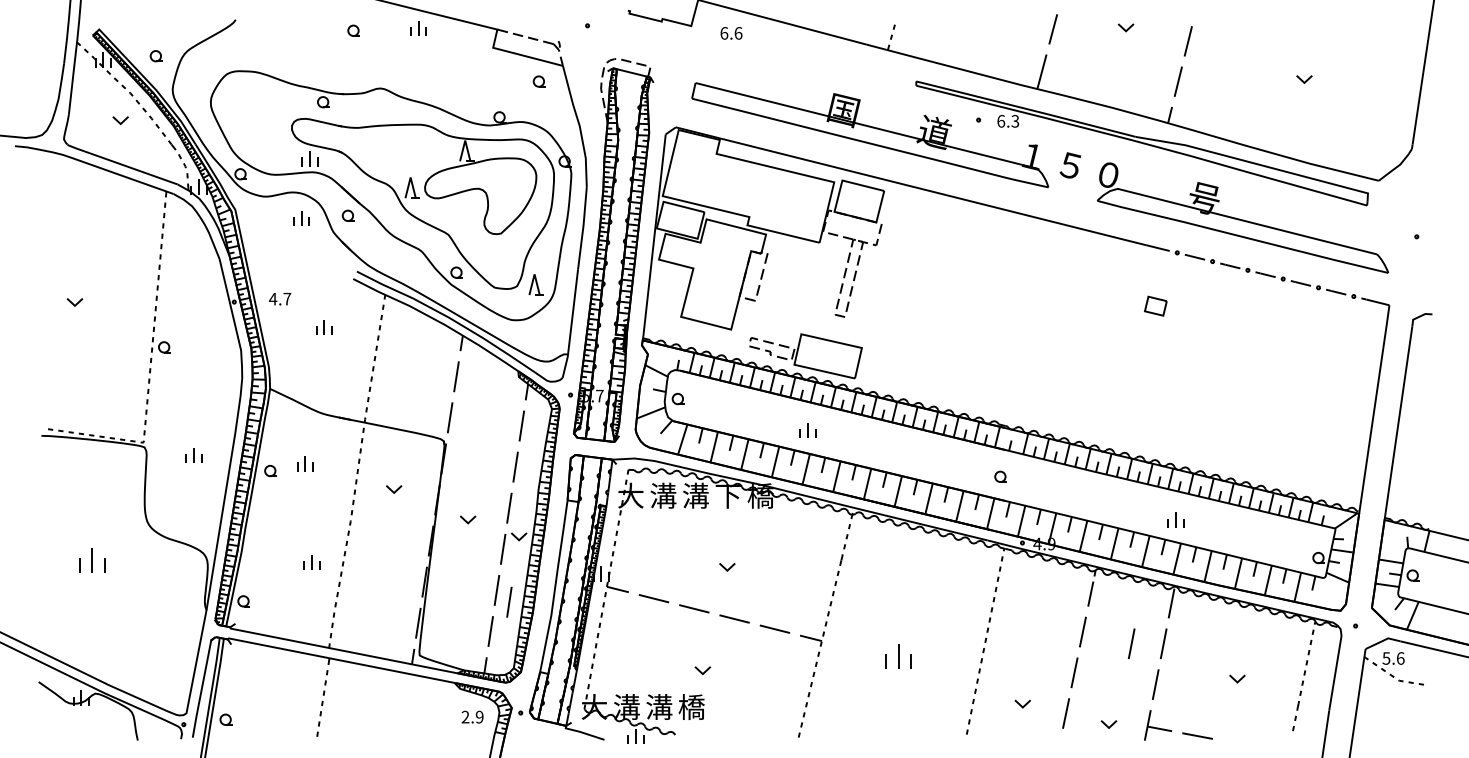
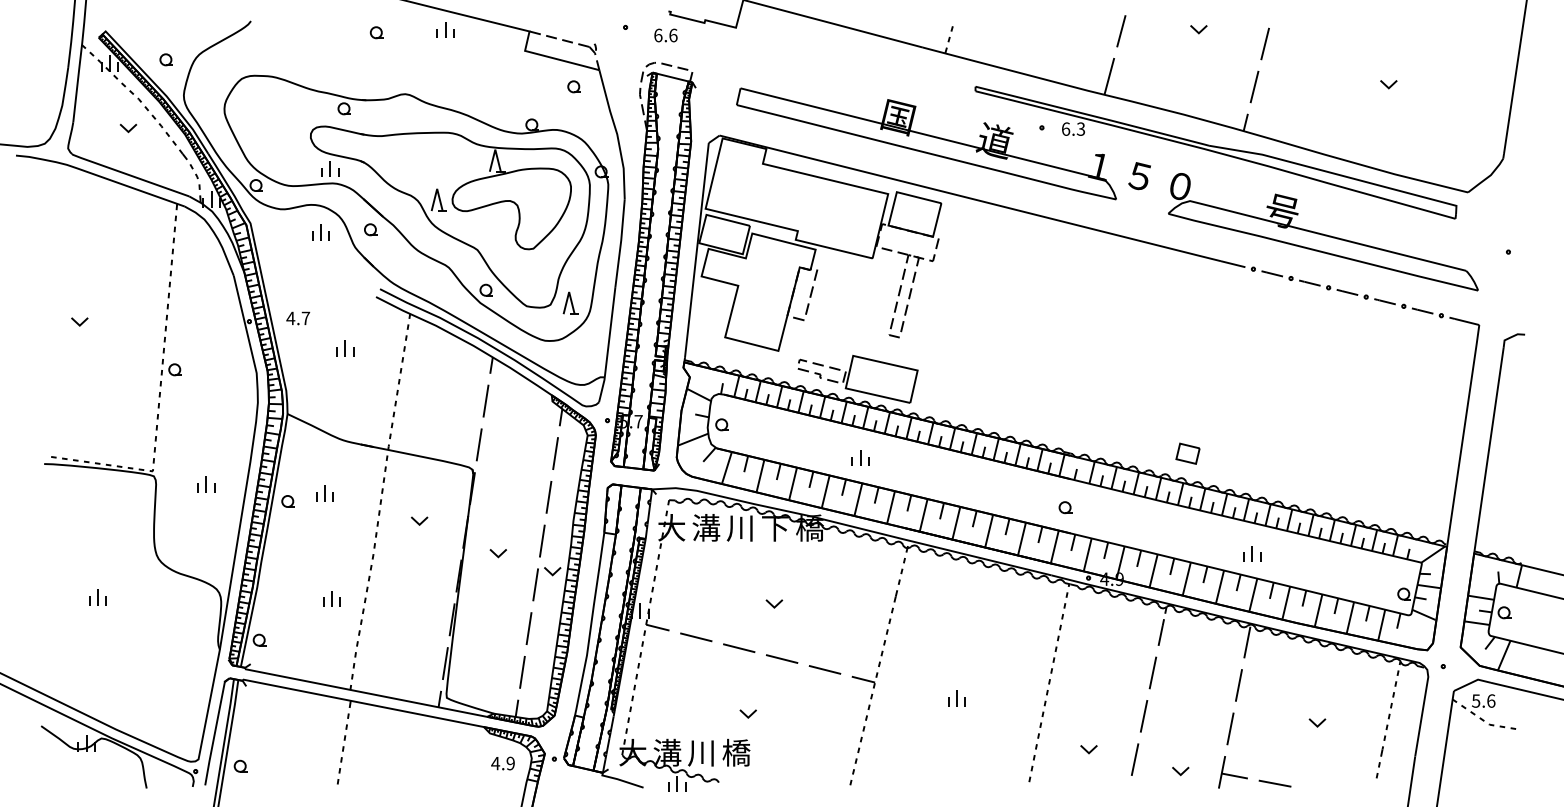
text: (731, 33) -> (665, 35), moved
part: (1155, 305) -> (1187, 453), moved
text: (695, 495) -> (740, 527), 溝 -> 川
part: (91, 560) -> (97, 596), size x0.62
line: (509, 601) -> (542, 640), removed
line: (1131, 643) -> (1204, 685), removed
part: (898, 655) -> (956, 697), size x0.62
text: (659, 706) -> (702, 752), 溝 -> 川
text: (465, 716) -> (495, 762), 2.9 -> 4.9

